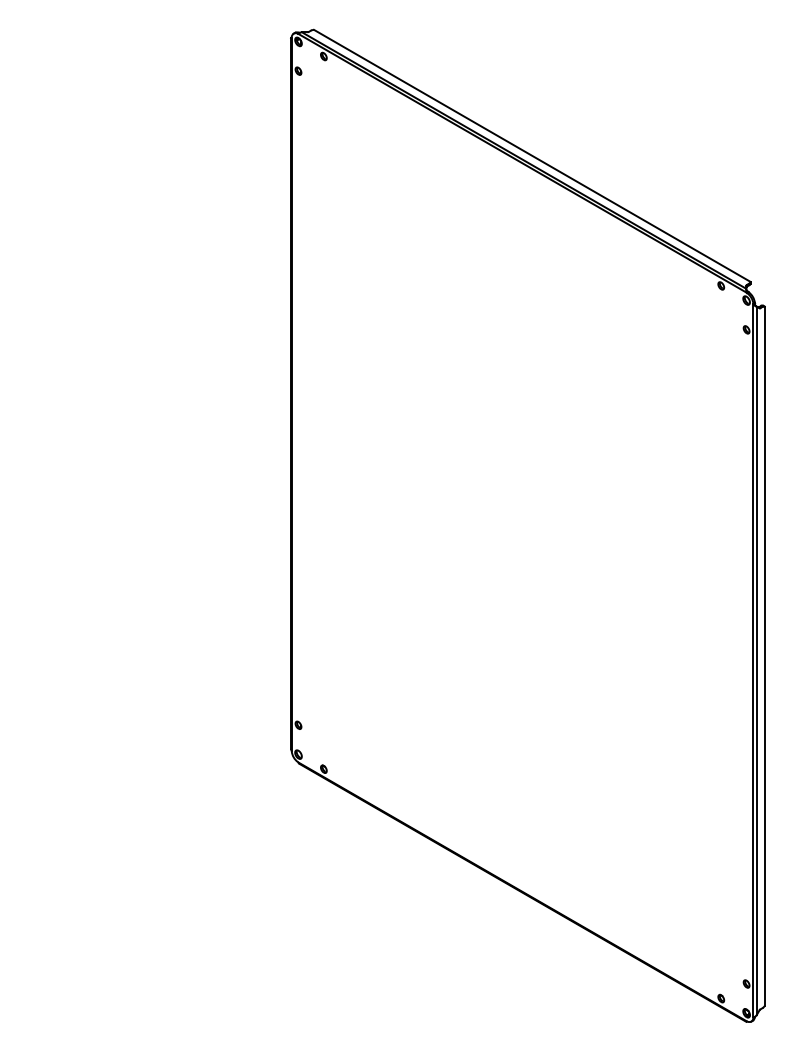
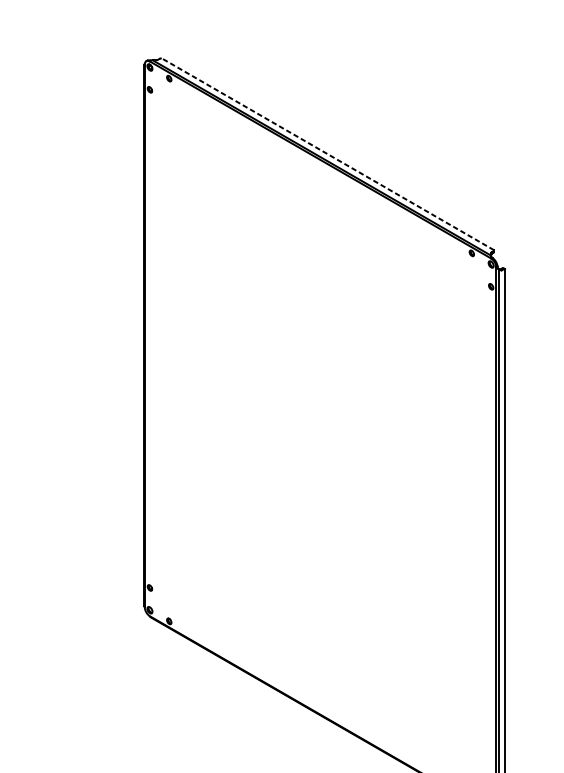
line: (532, 155) -> (328, 154), solid -> dashed

